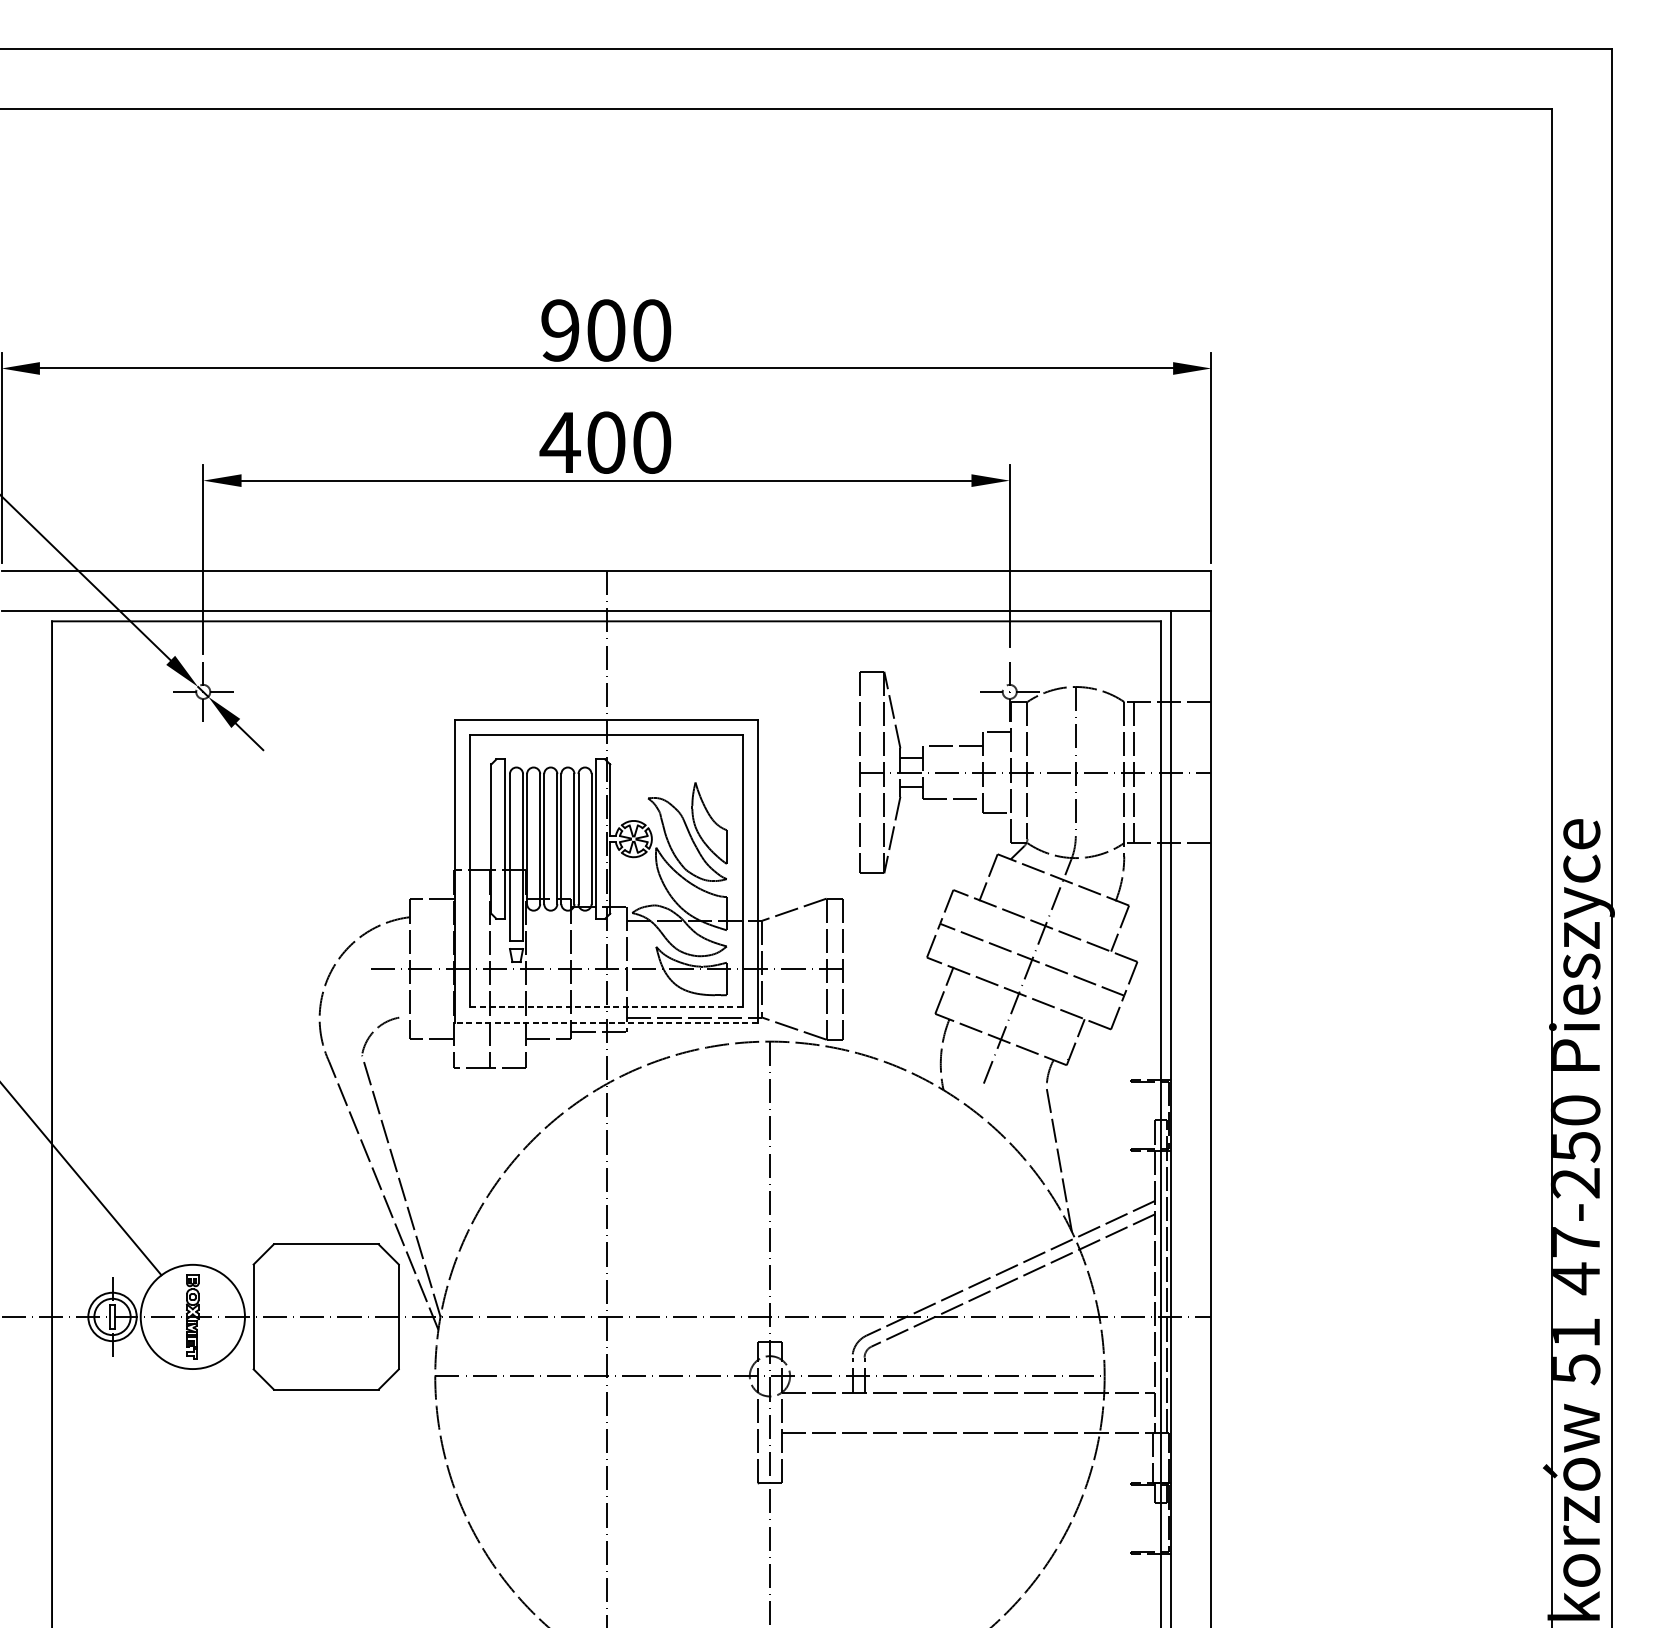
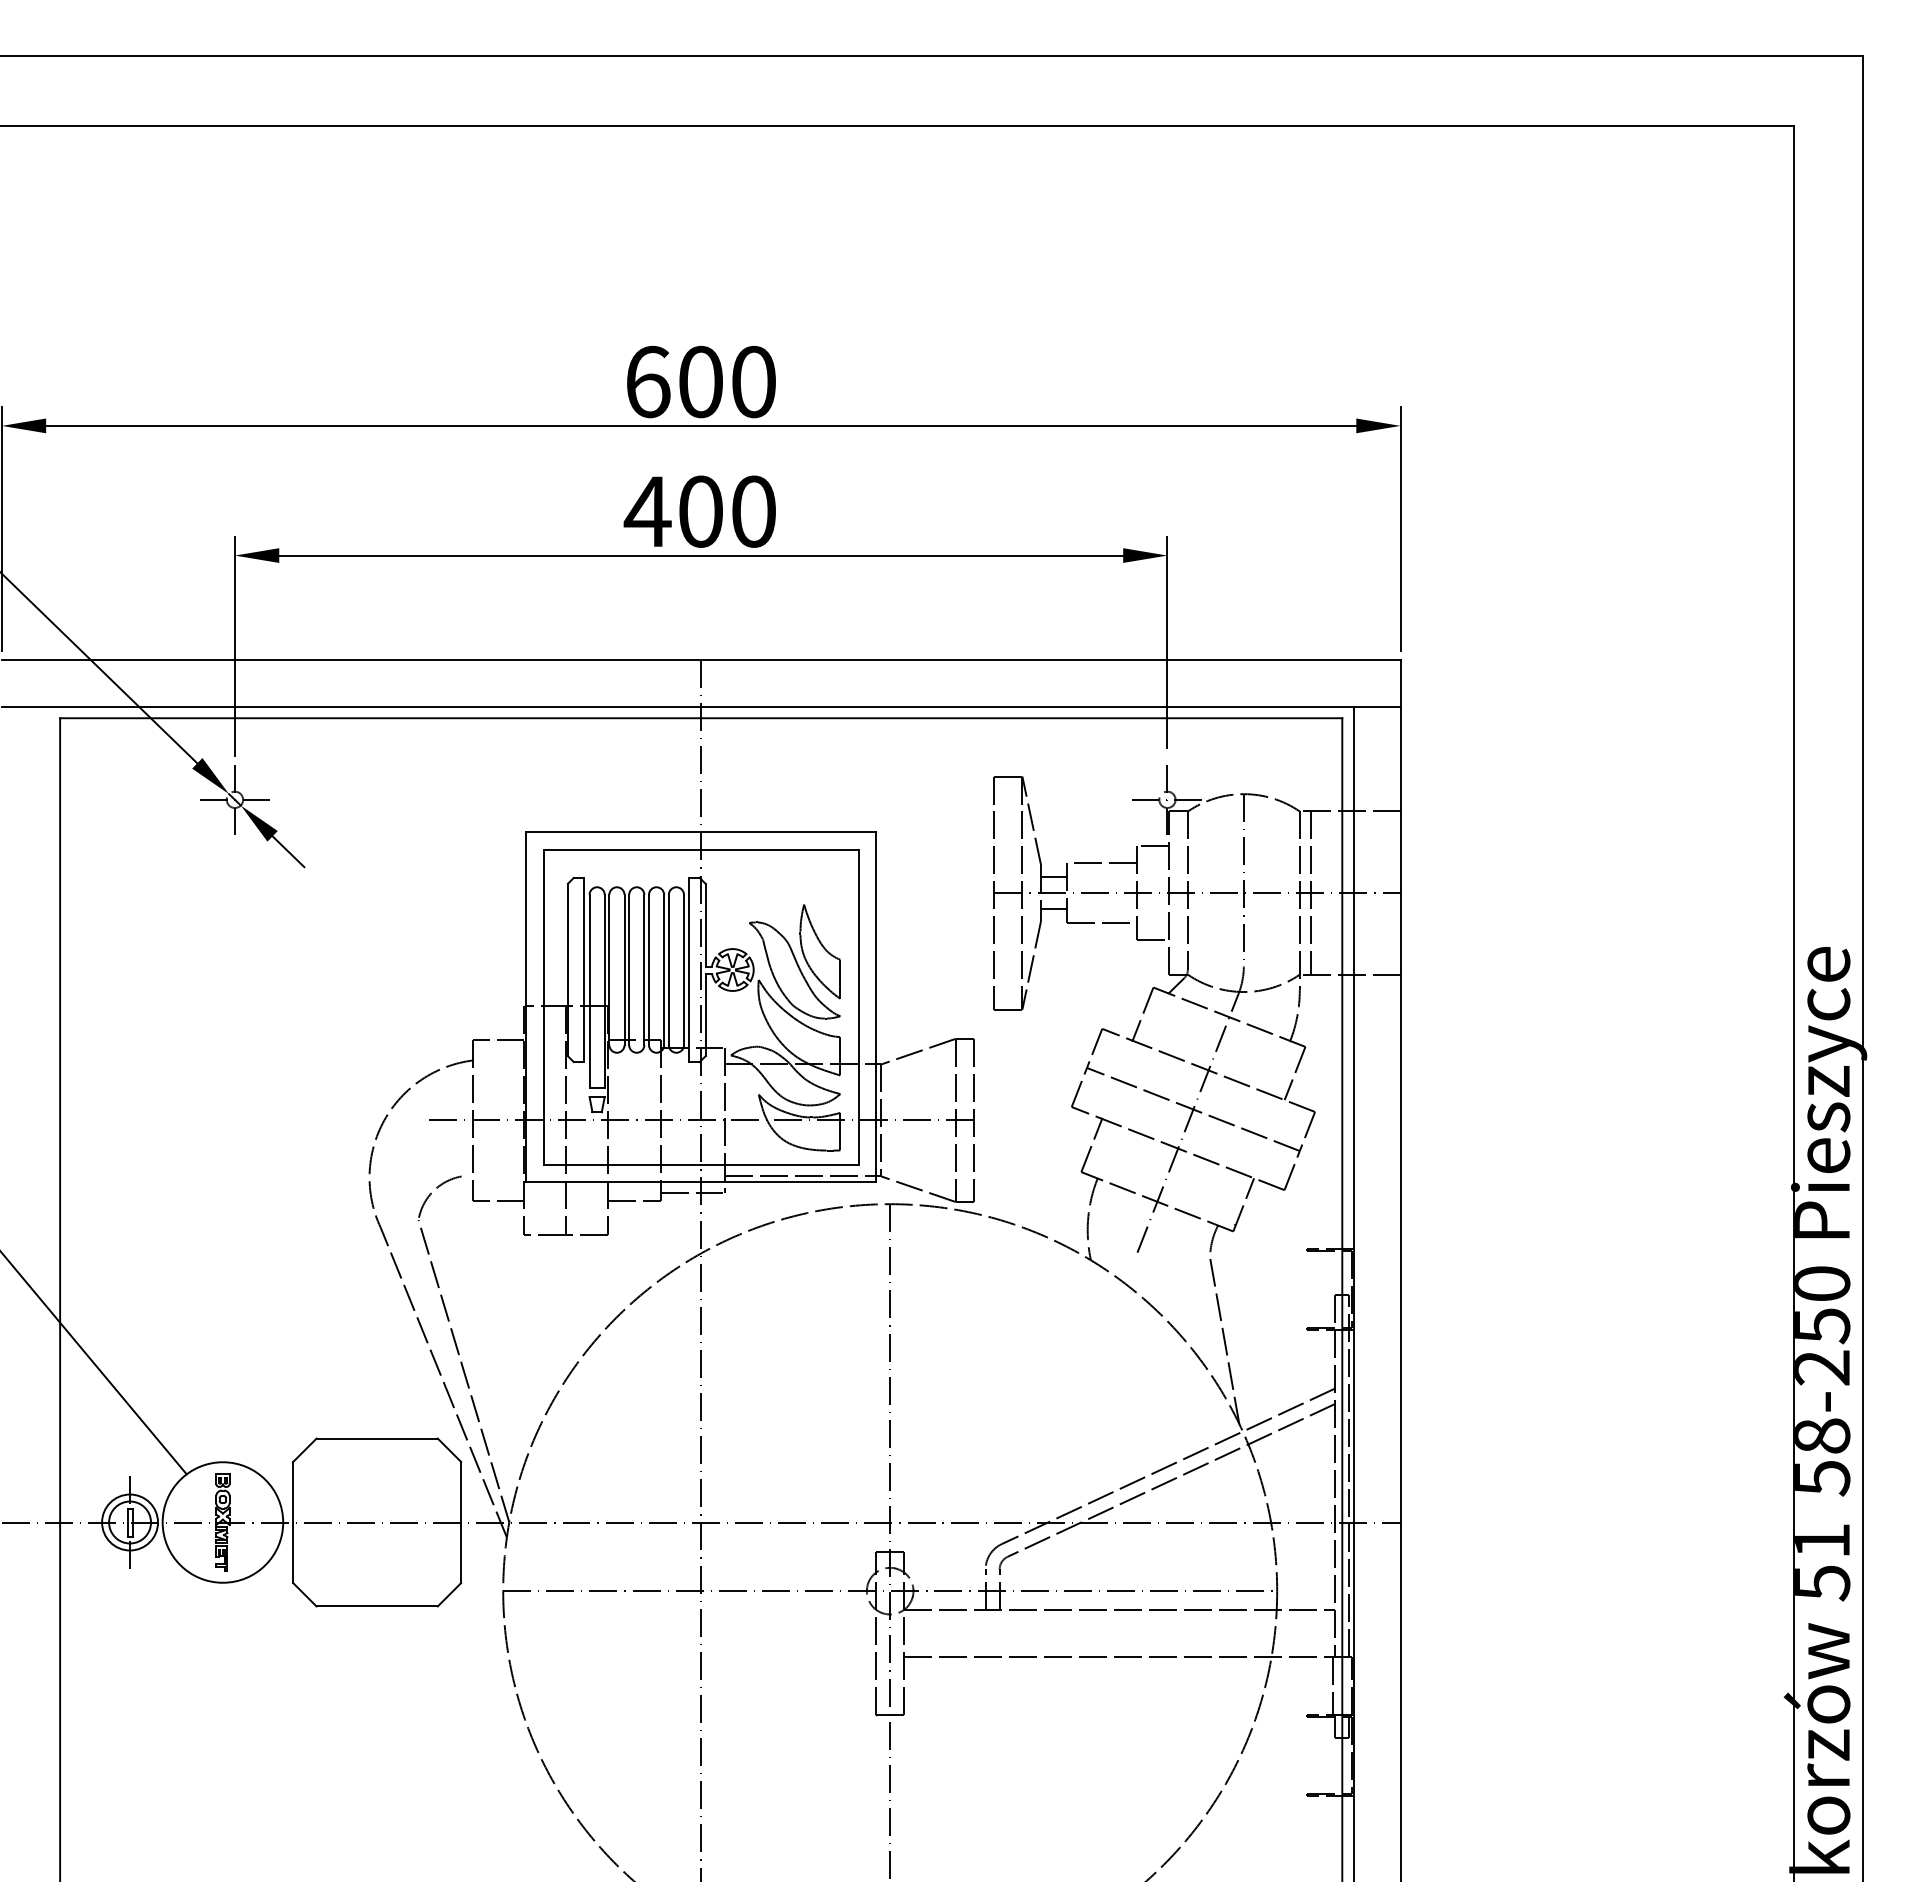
text: (560, 330) -> (648, 381), 900 -> 600
line: (606, 1007) -> (701, 1164), dashed -> solid
line: (606, 1022) -> (701, 1182), dashed -> solid
text: (1576, 1260) -> (1822, 1457), 47-250 -> 58-250

